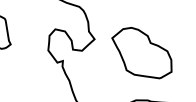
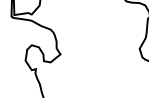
part: (141, 52) -> (94, 66), removed

